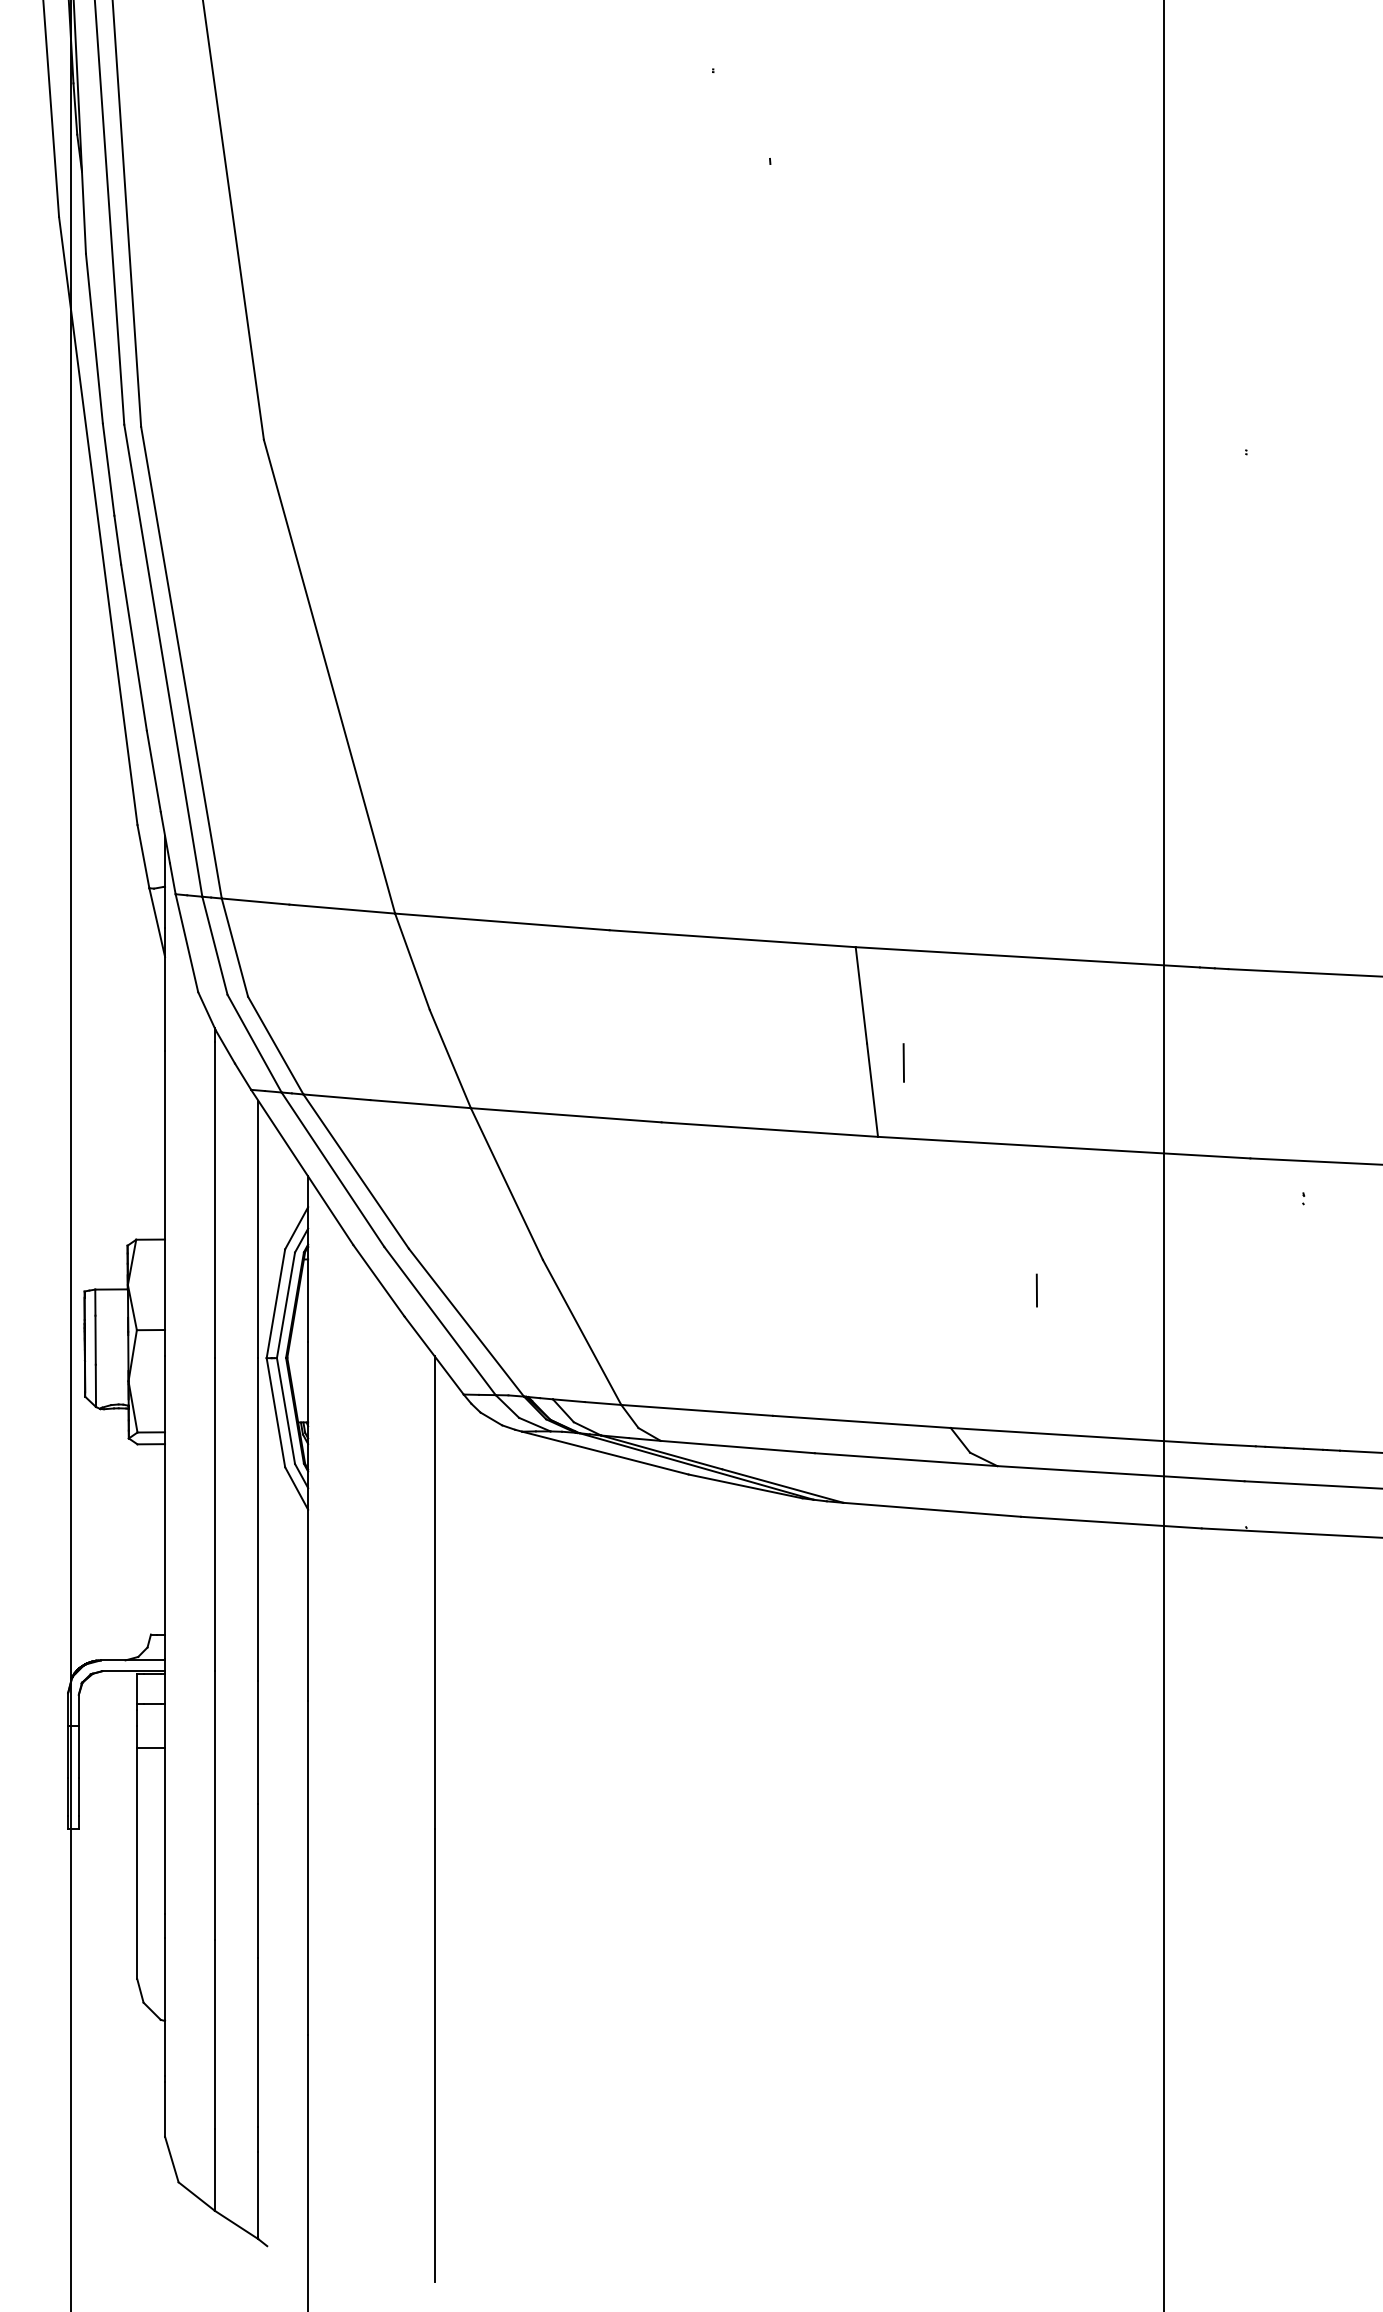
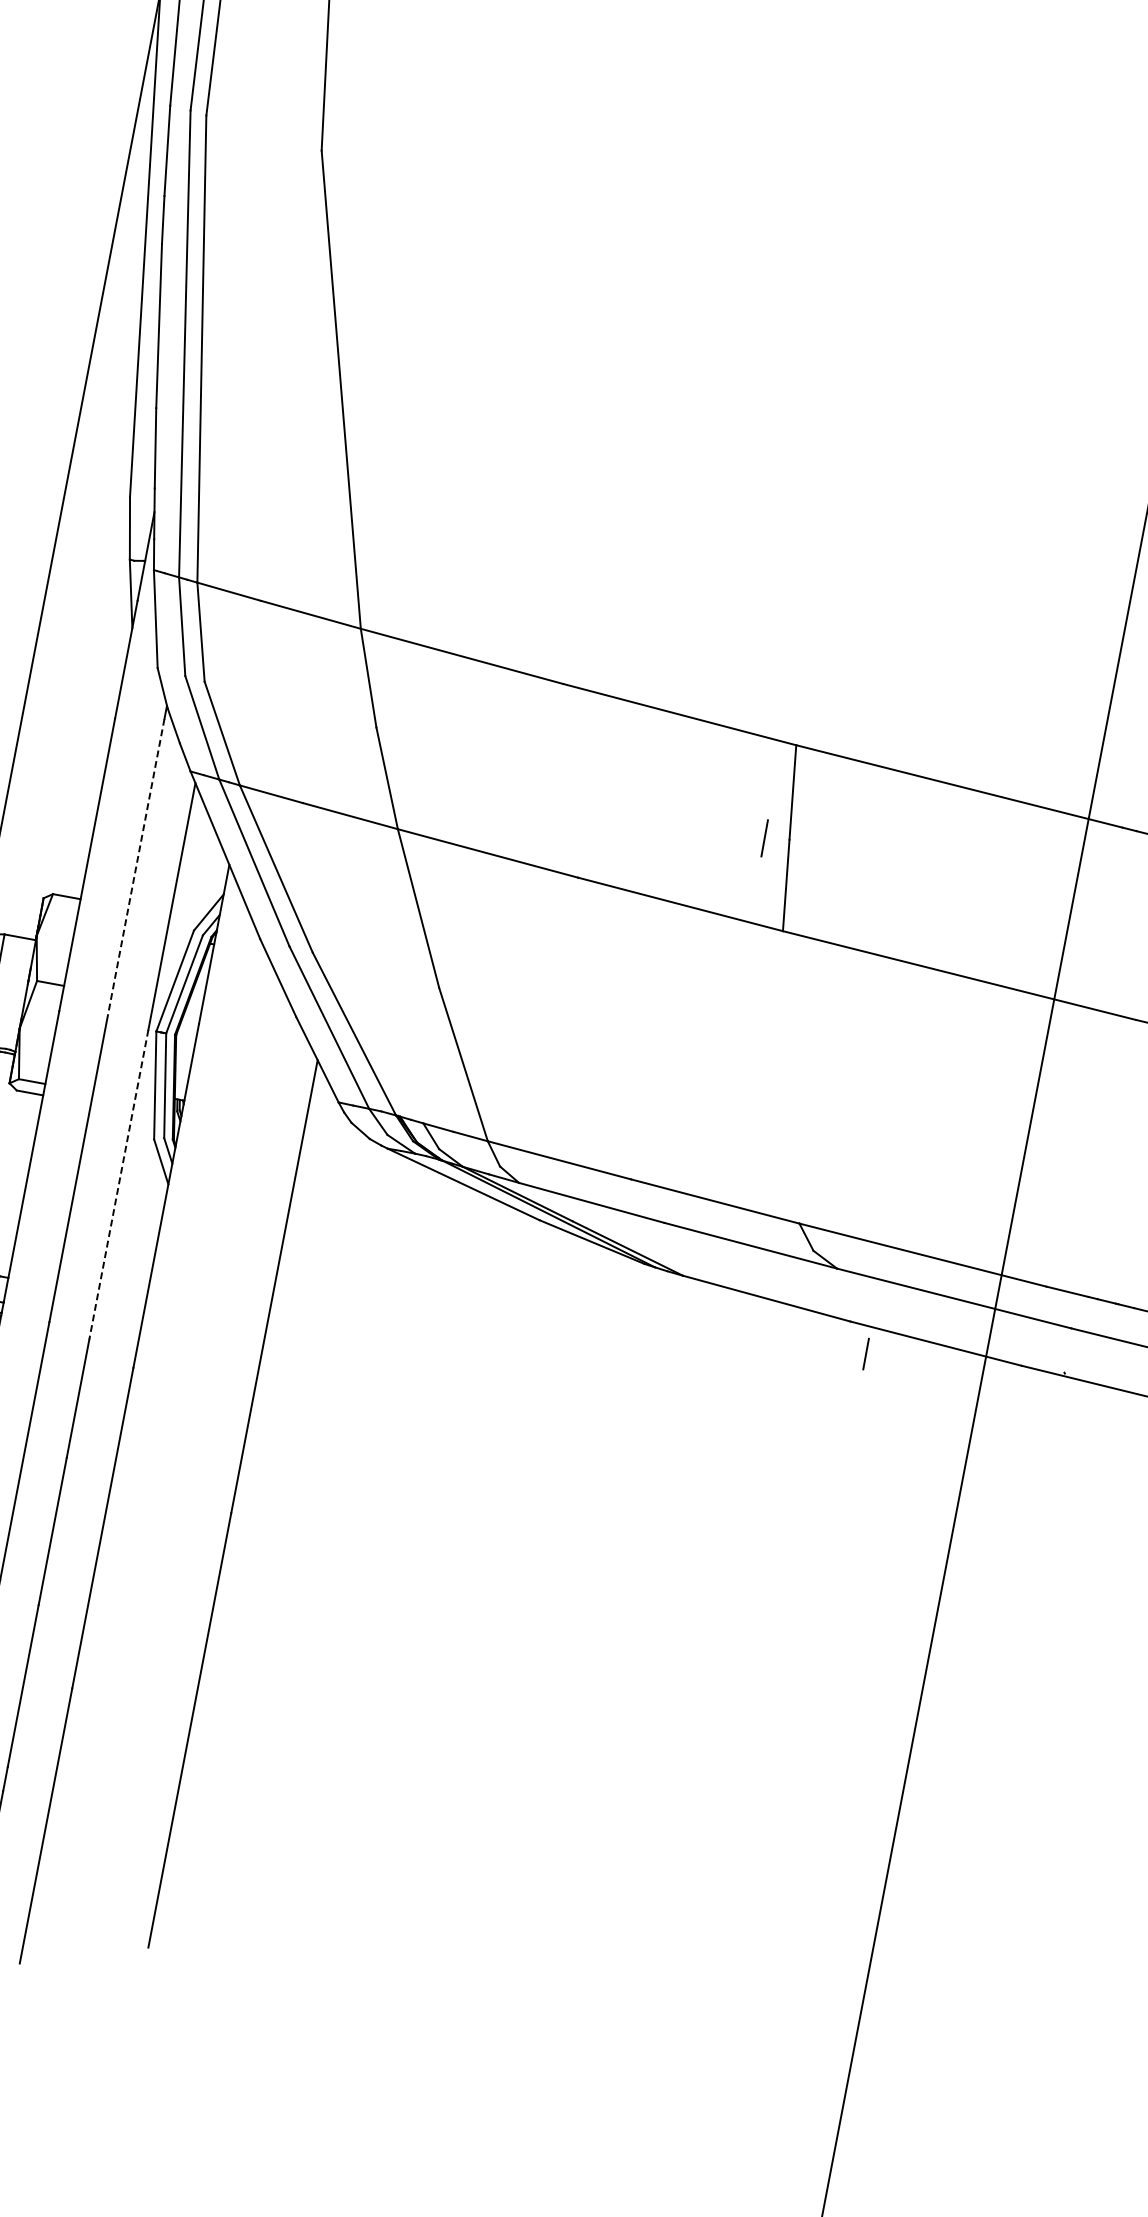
line: (903, 1062) -> (764, 837), moved
line: (214, 1199) -> (135, 869), solid -> dashed
line: (1036, 1290) -> (865, 1353), moved
line: (258, 1519) -> (119, 1184), solid -> dashed

